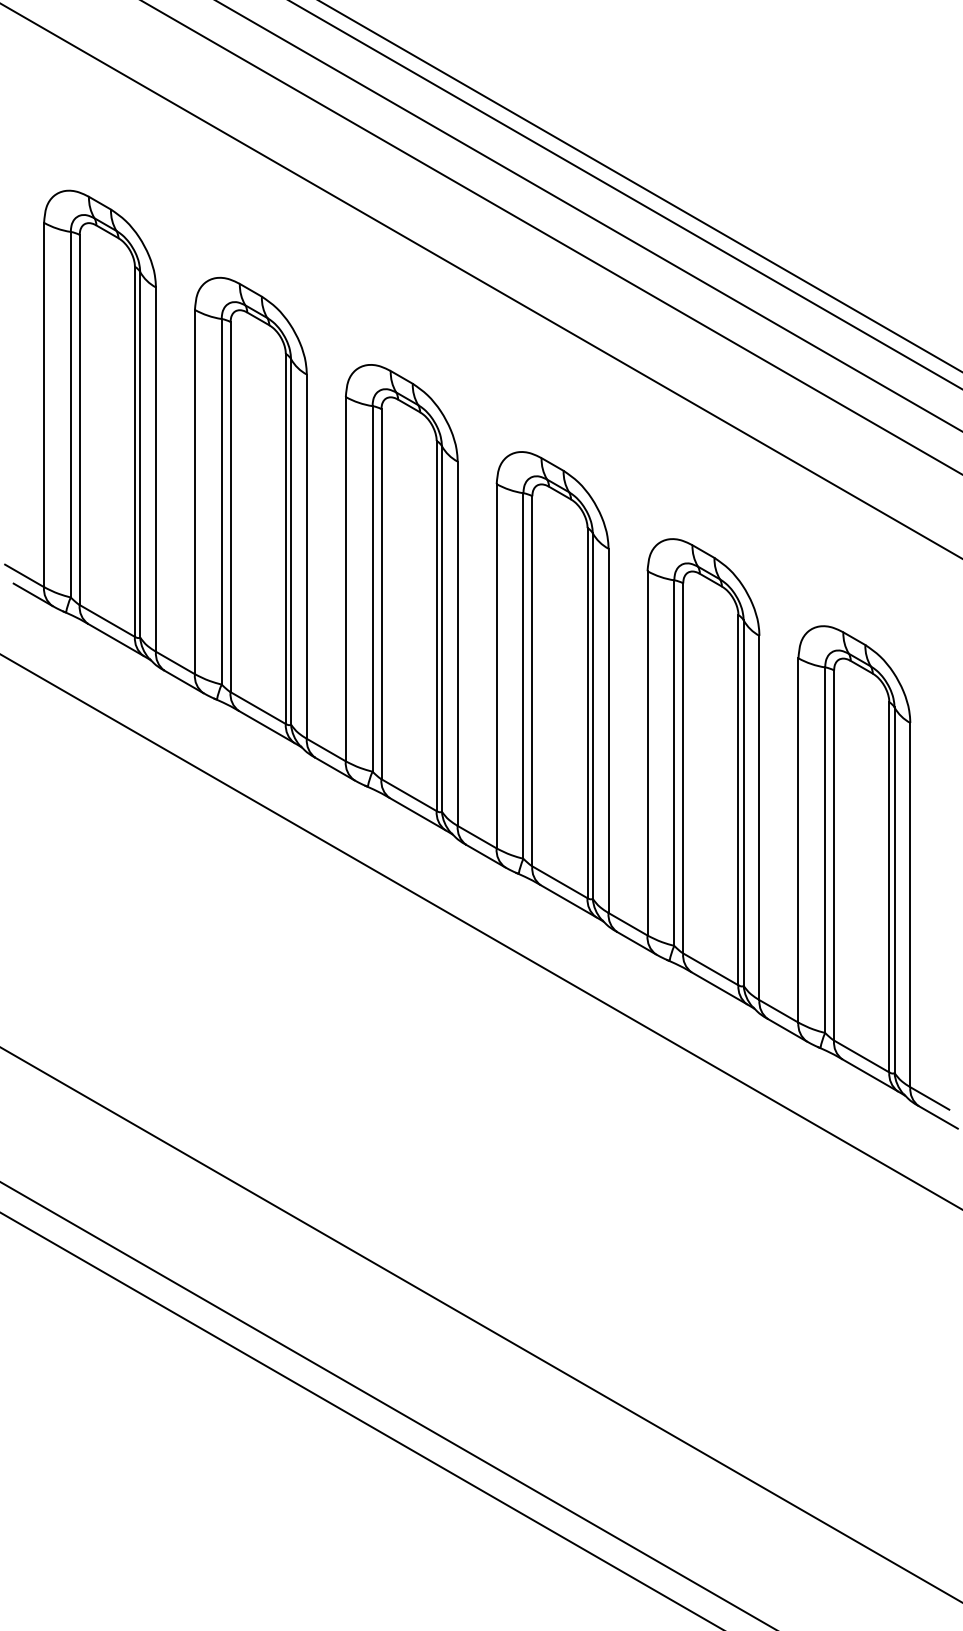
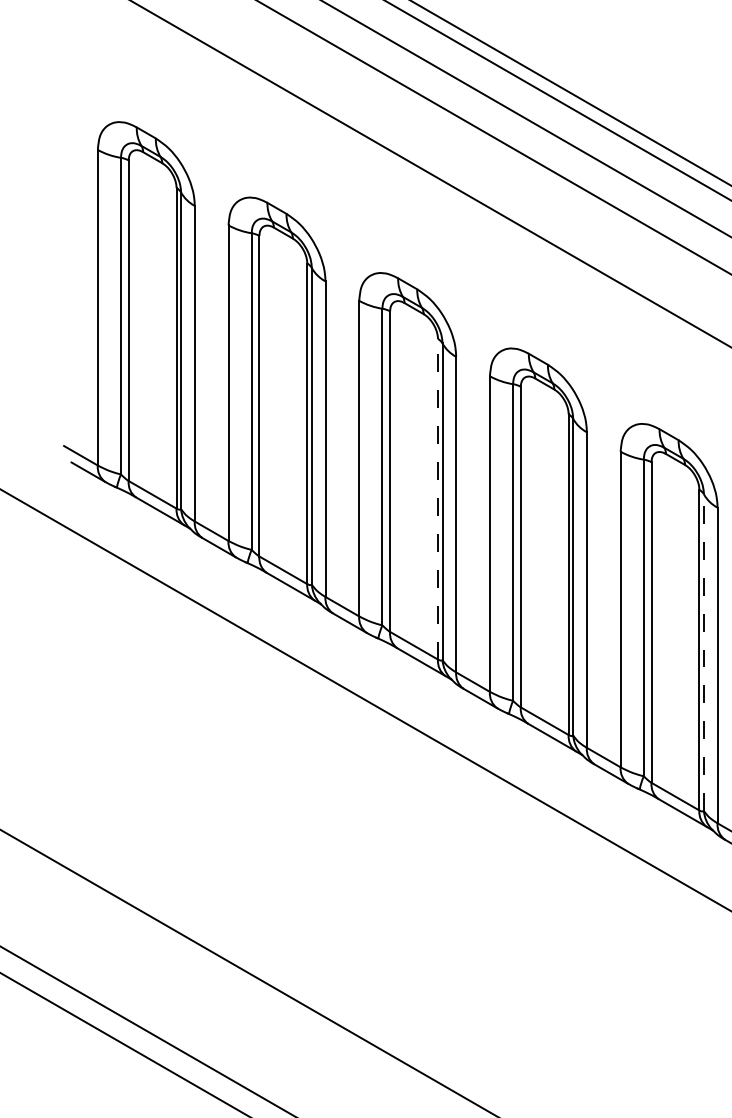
line: (436, 625) -> (437, 498), solid -> dashed
line: (743, 803) -> (703, 652), solid -> dashed

